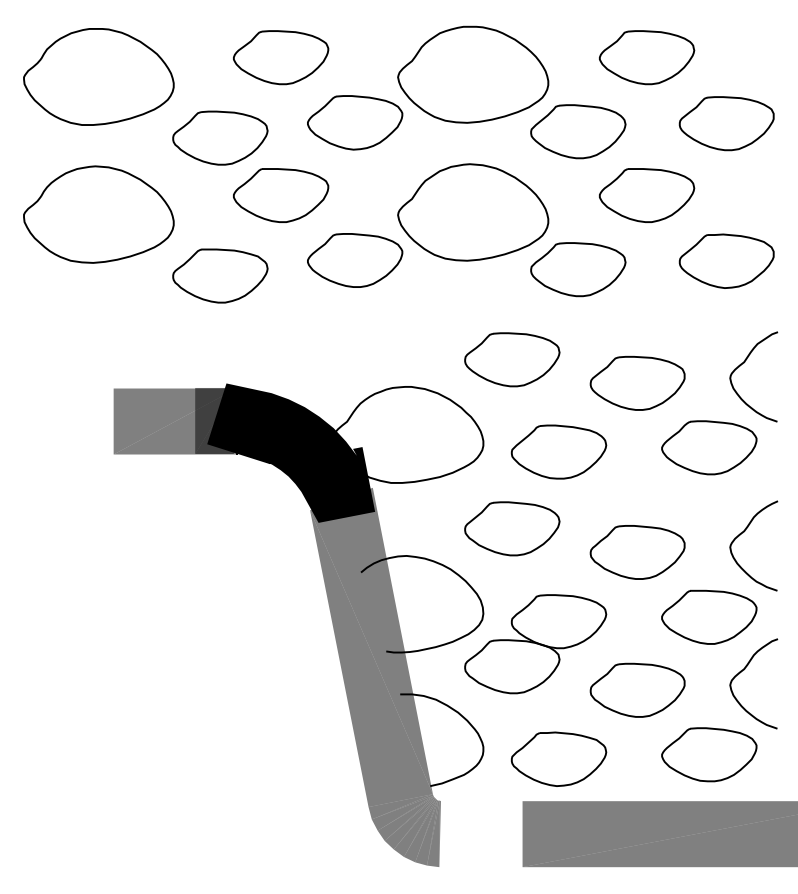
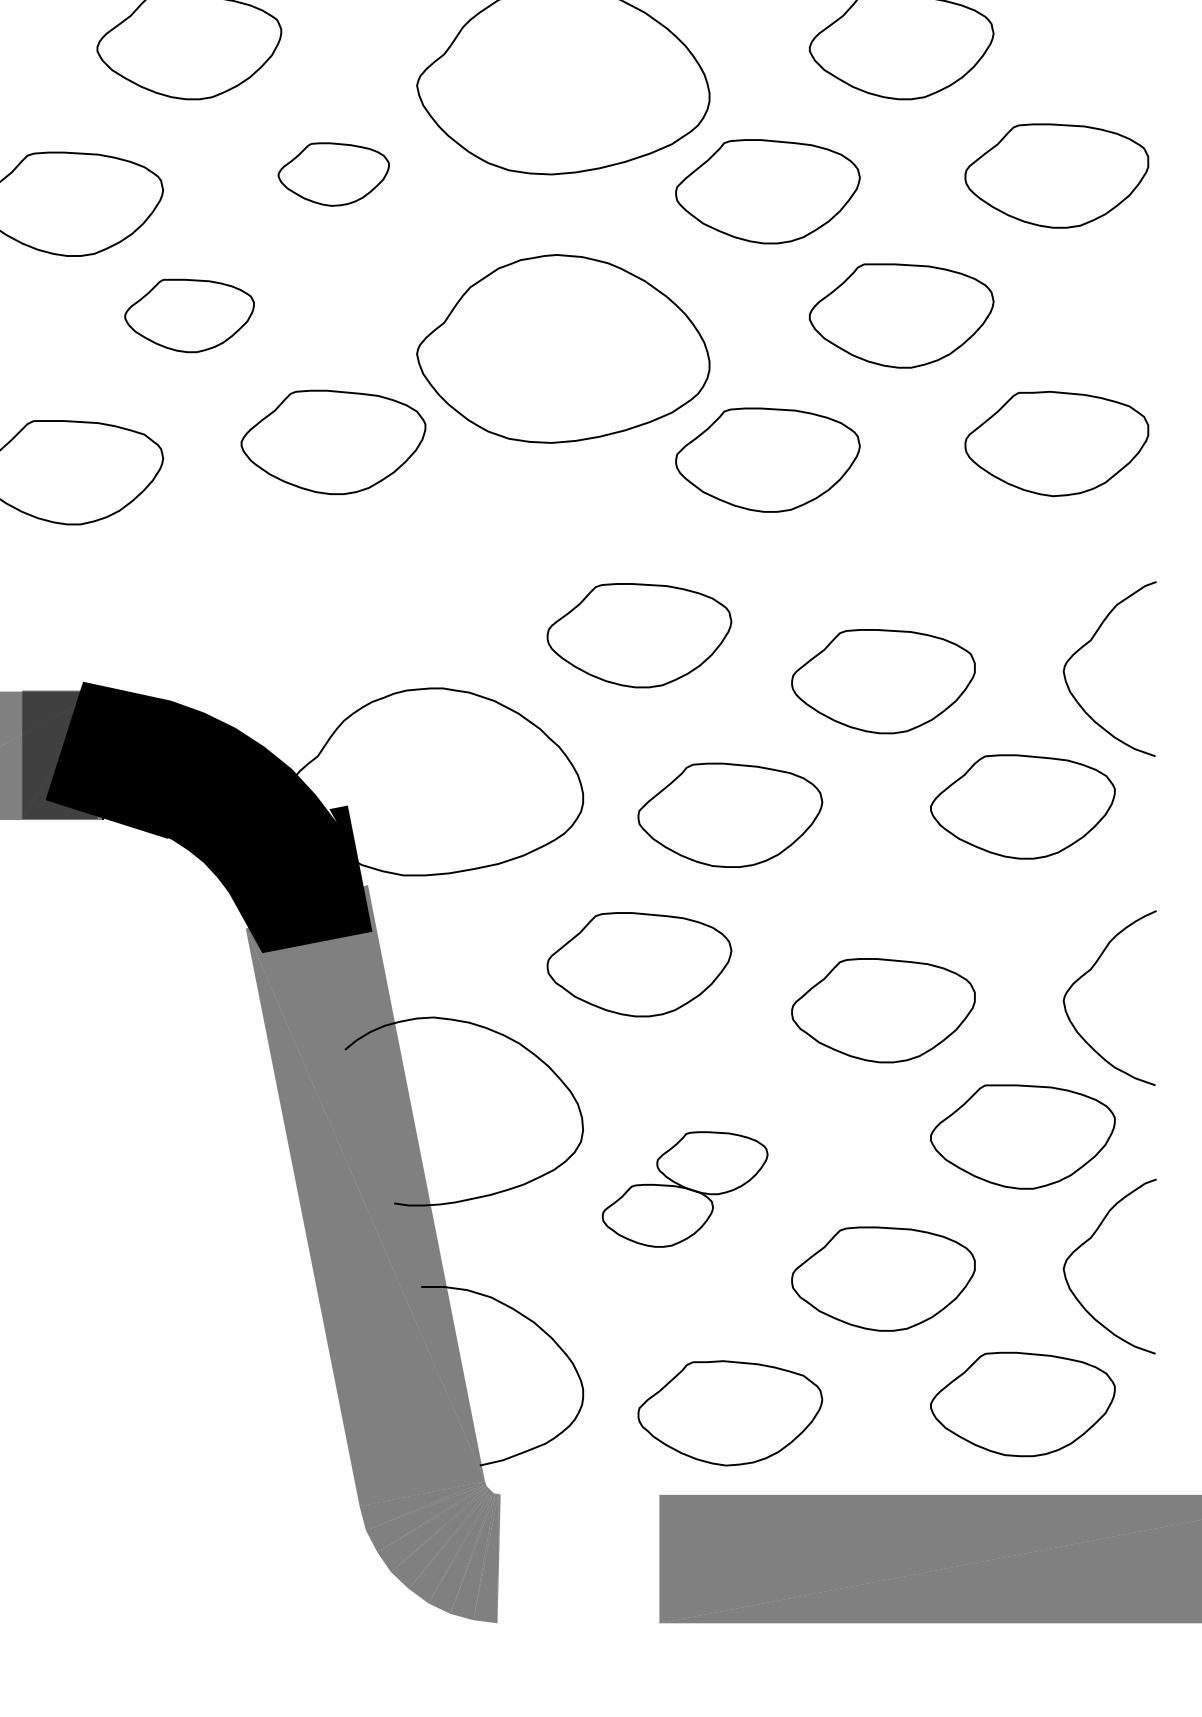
part: (355, 122) -> (334, 173), size x0.6
part: (281, 195) -> (190, 315), size x0.7
part: (535, 644) -> (684, 1189), size x0.6

